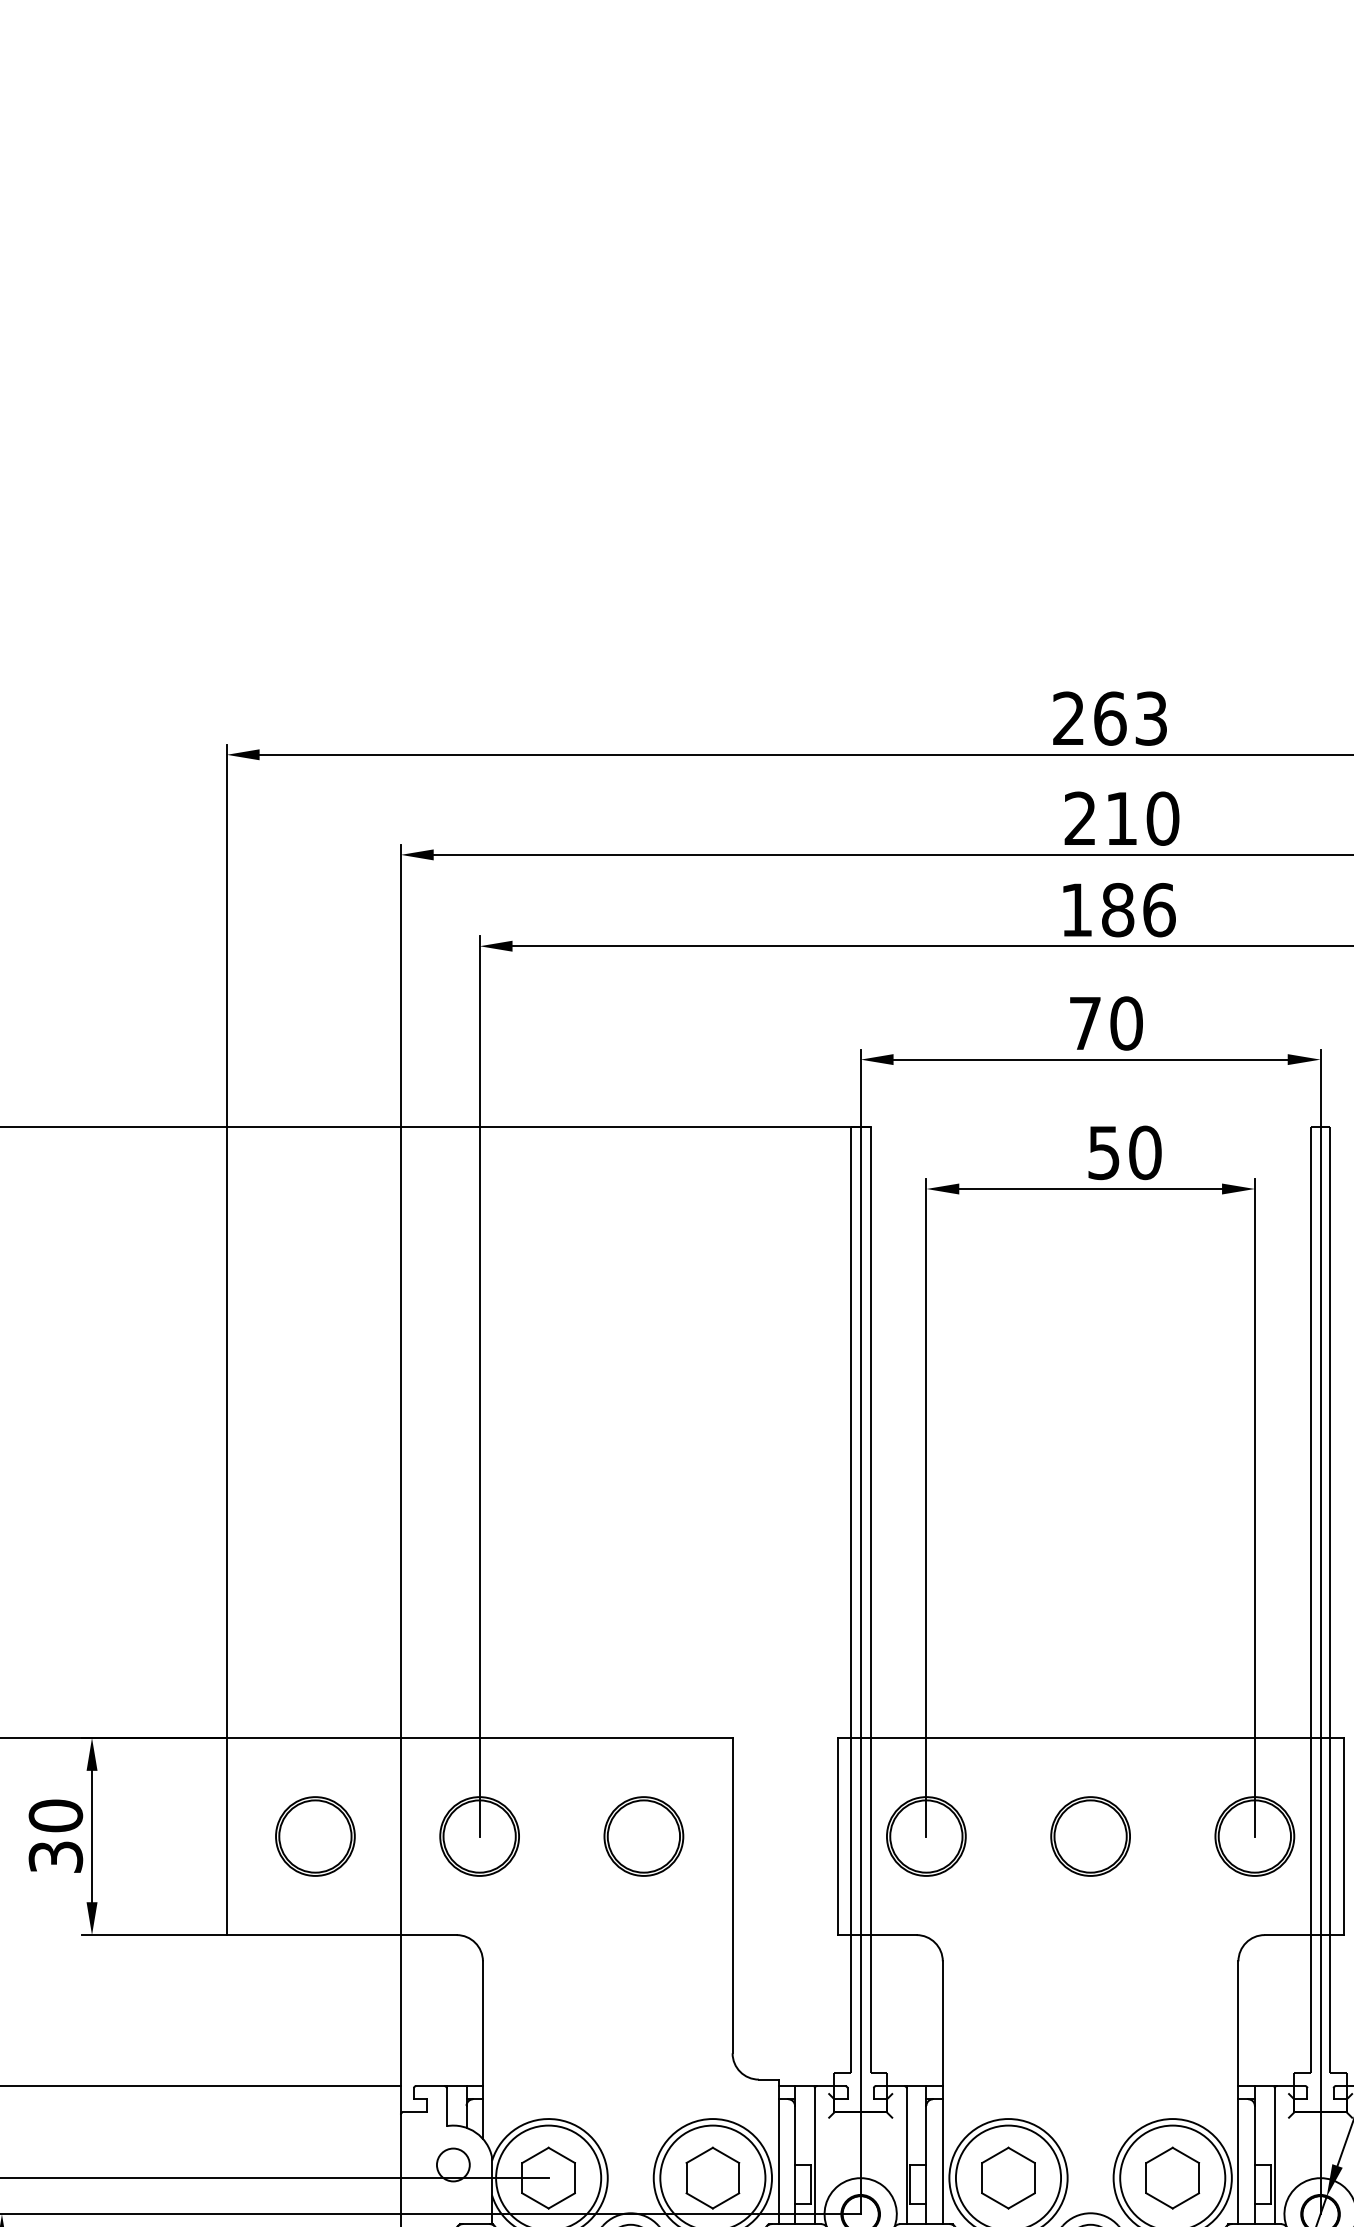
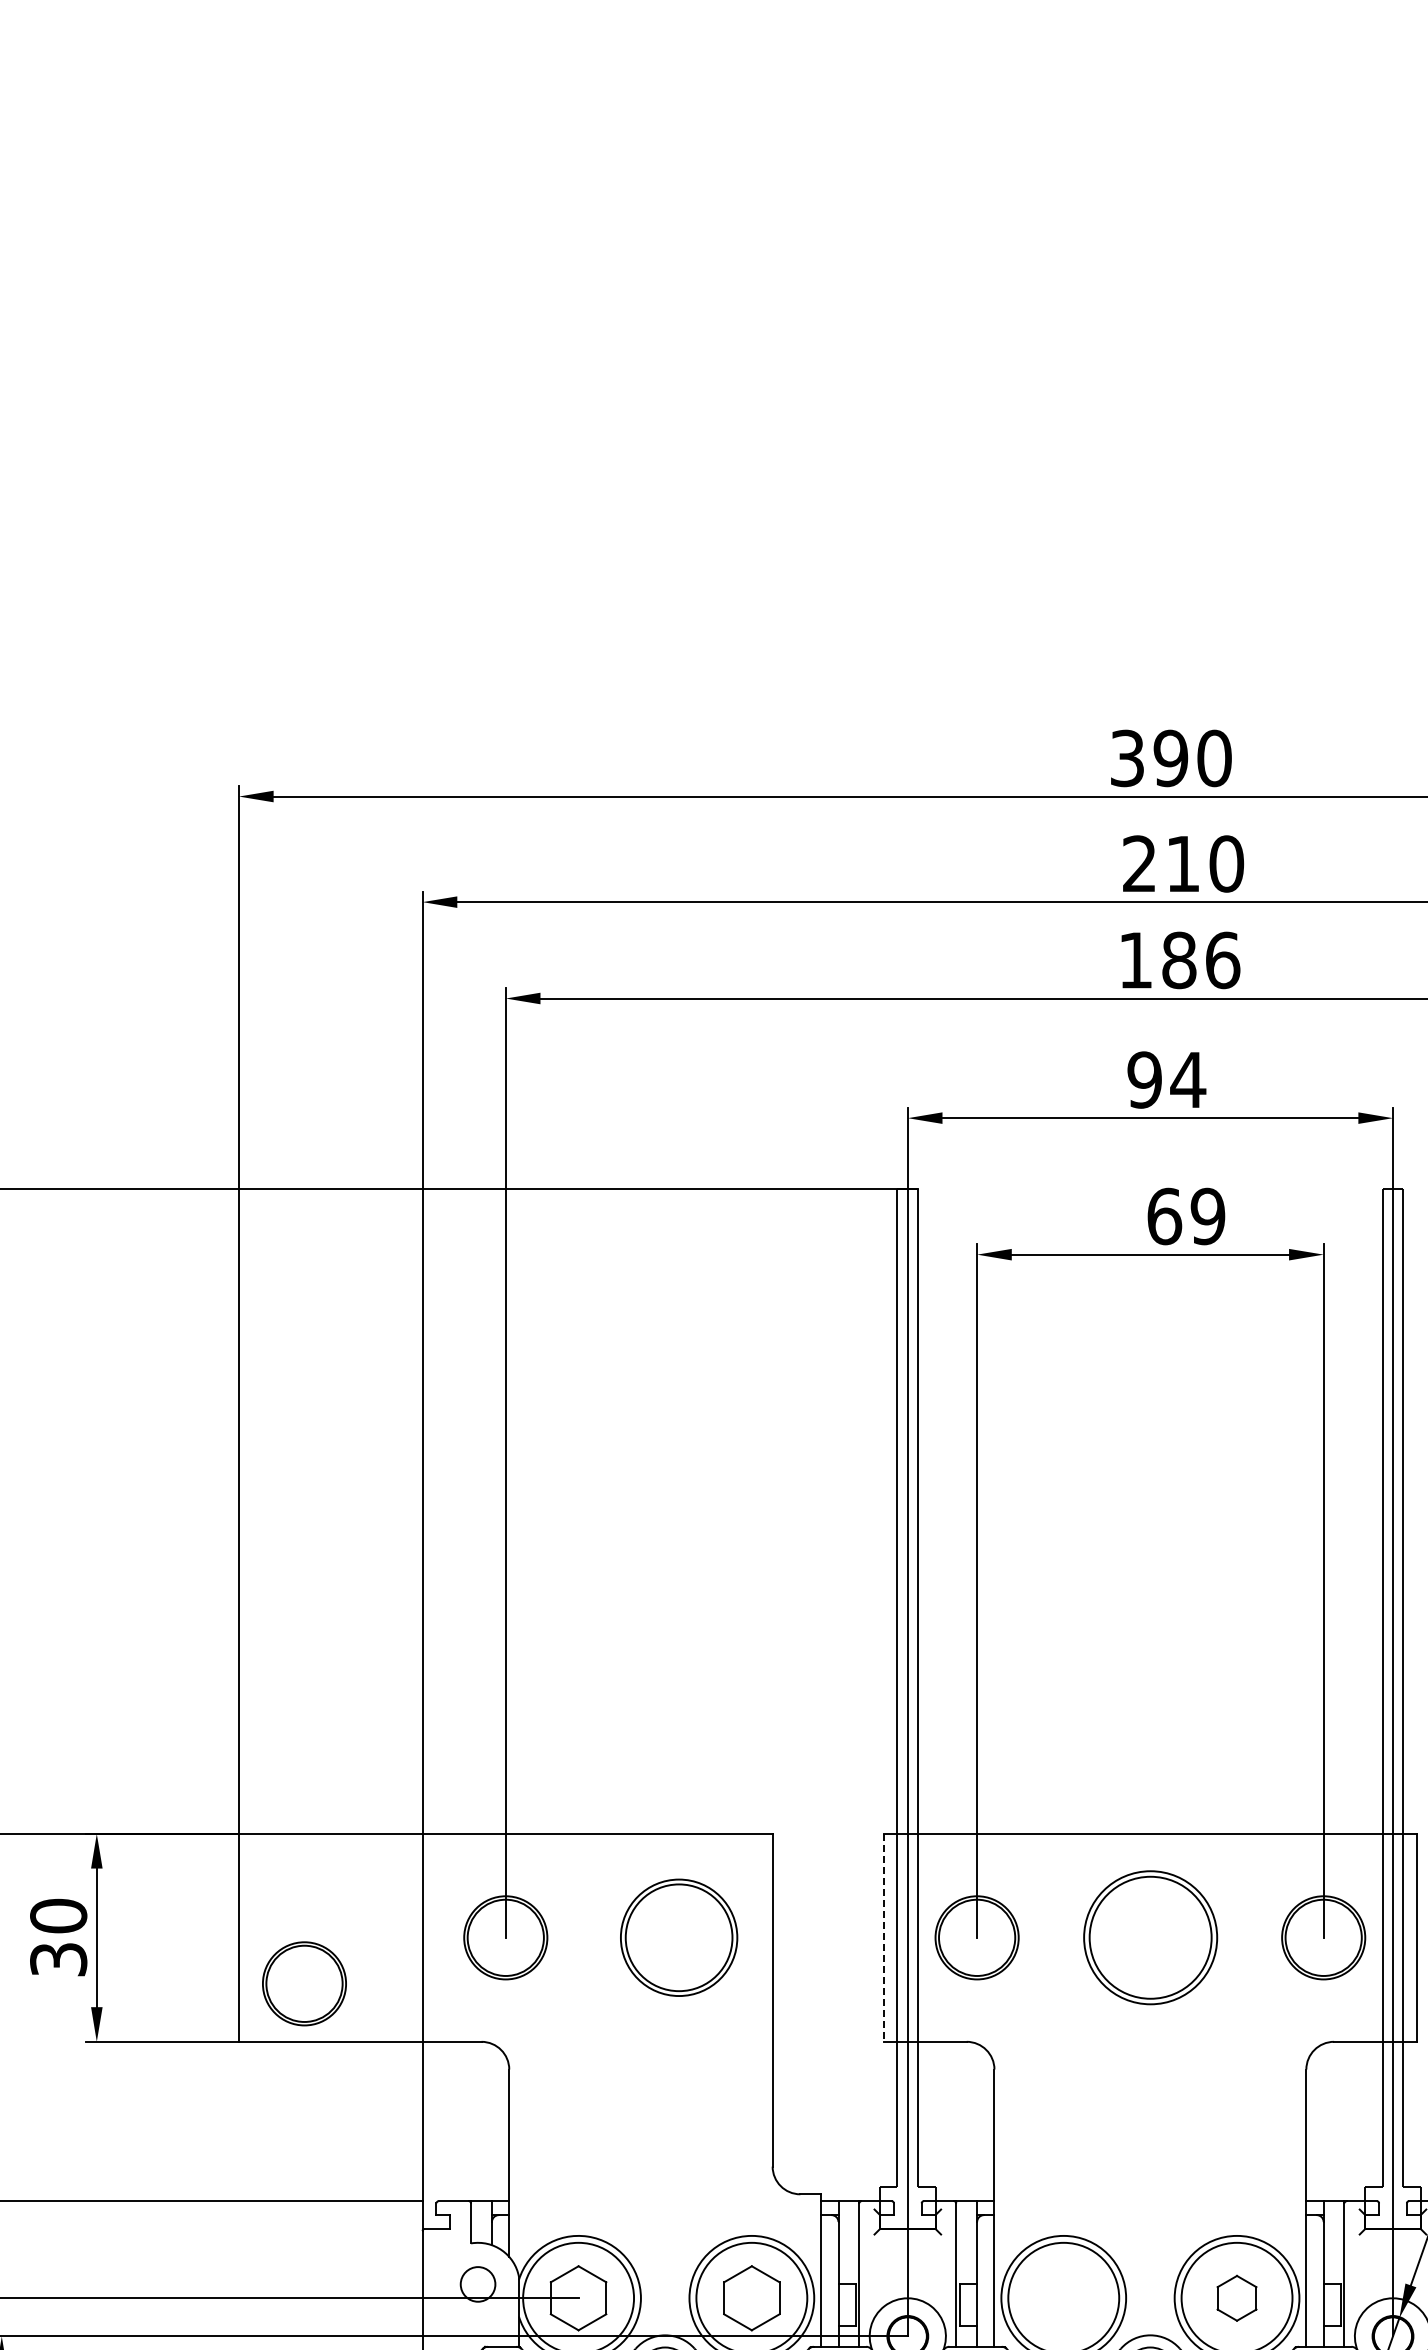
text: (1109, 718) -> (1170, 758), 263 -> 390
text: (1105, 1022) -> (1166, 1079), 70 -> 94
text: (1124, 1152) -> (1186, 1216), 50 -> 69
part: (315, 1836) -> (304, 1983), moved
part: (643, 1836) -> (678, 1937), size x1.4
line: (837, 1836) -> (883, 1937), solid -> dashed
part: (1089, 1836) -> (1149, 1937), size x1.6
part: (1008, 2178) -> (1063, 2298), removed
part: (1172, 2178) -> (1236, 2298), size x0.7

